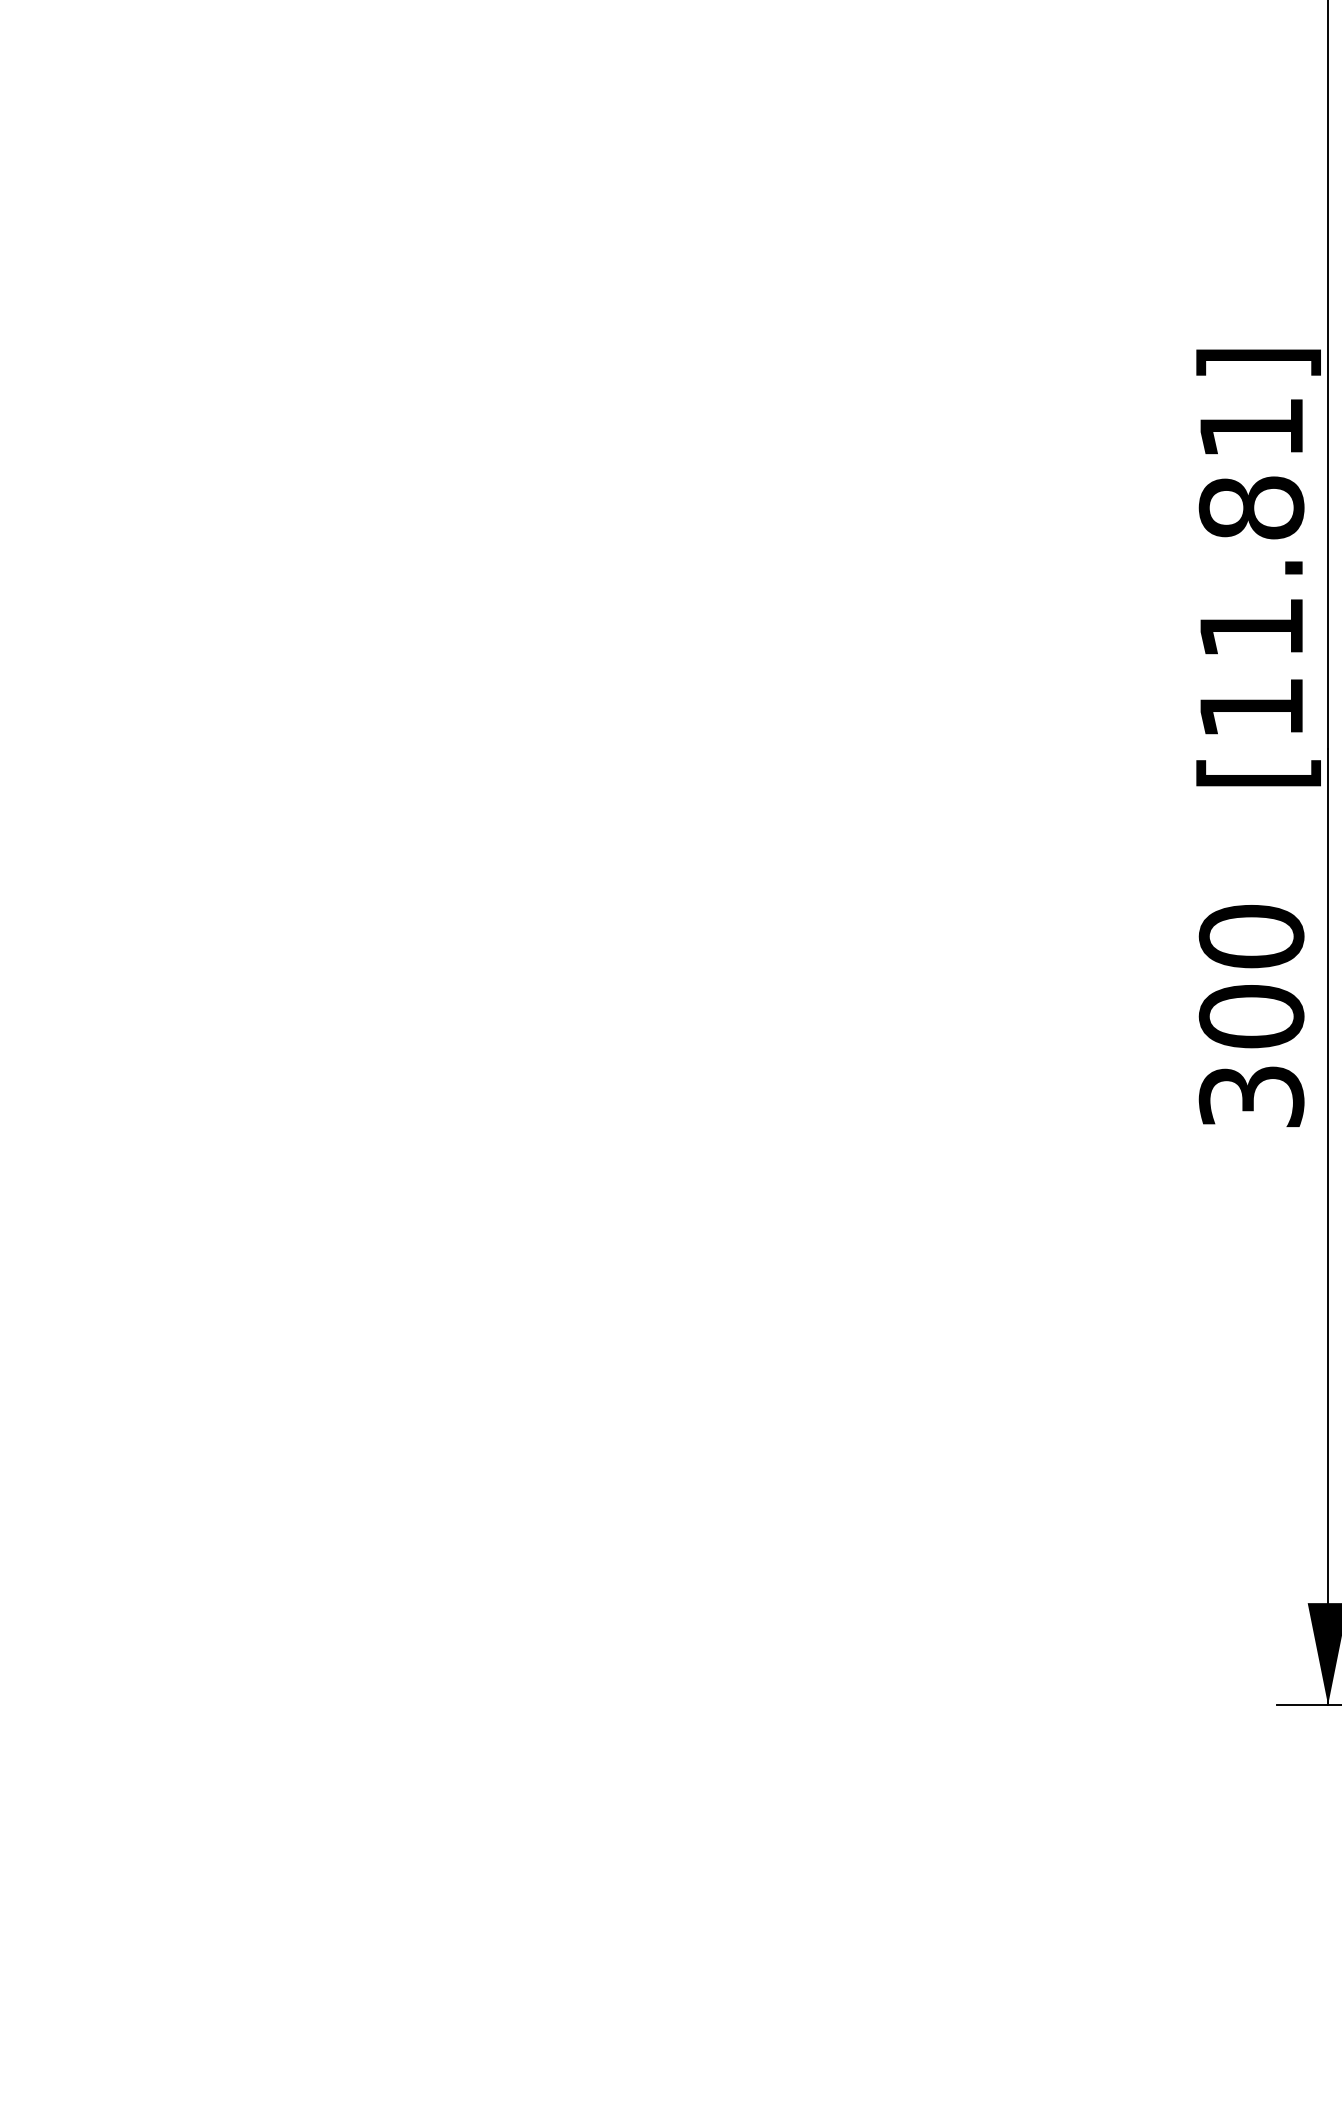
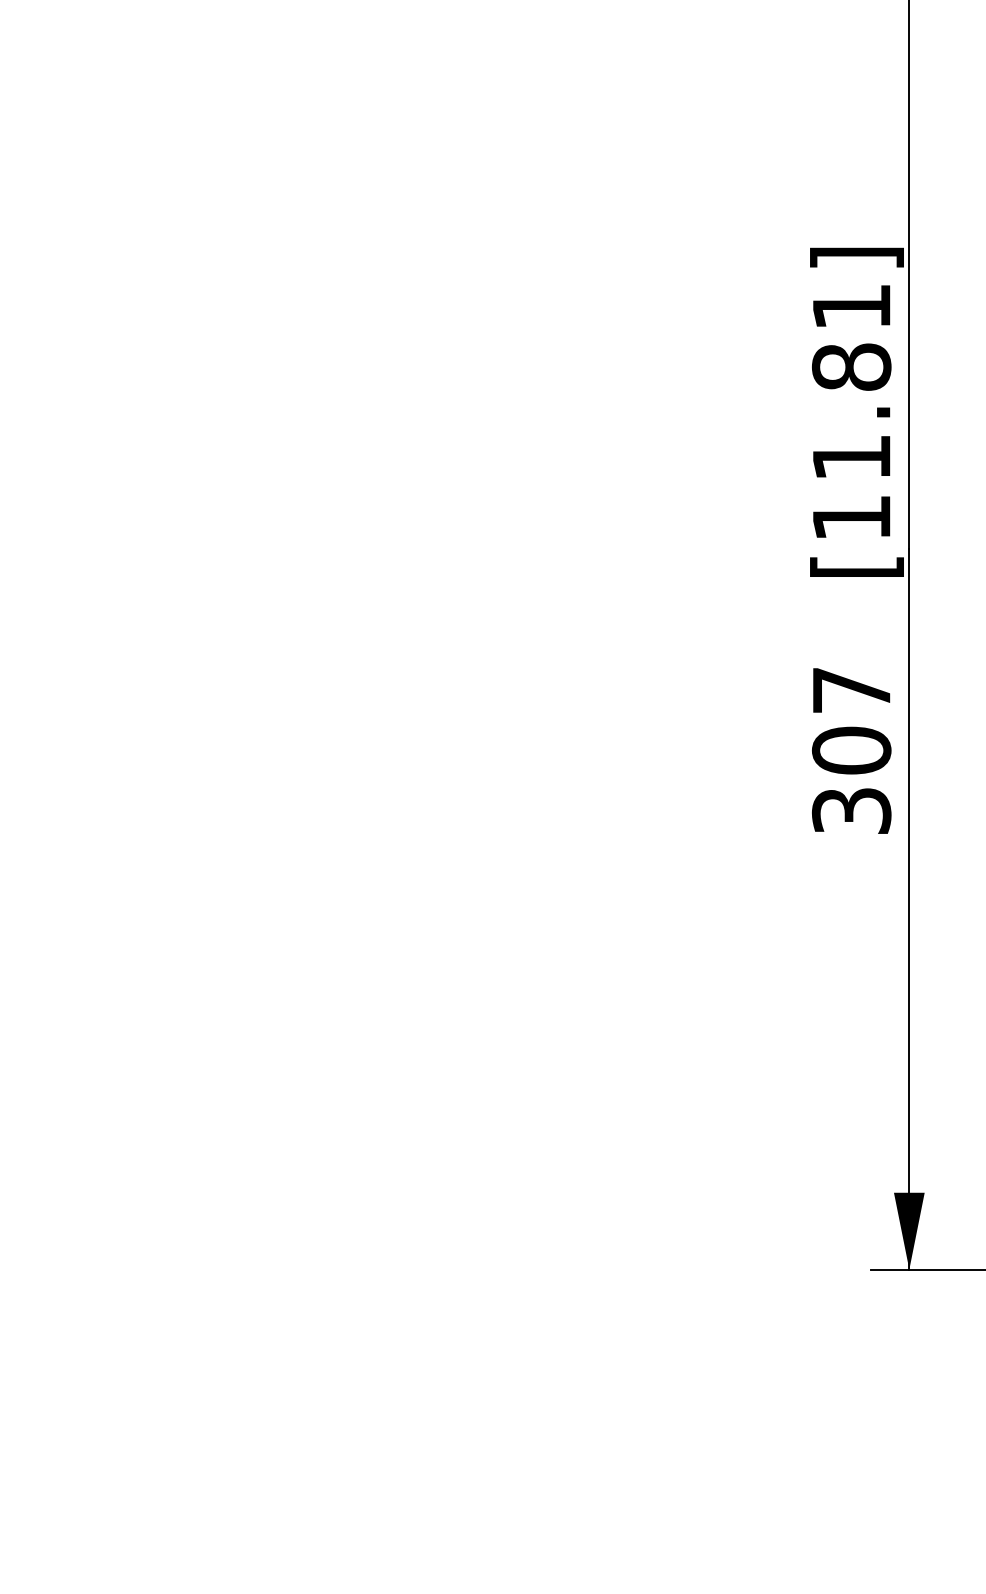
text: (1251, 936) -> (851, 690), 300 -> 307

